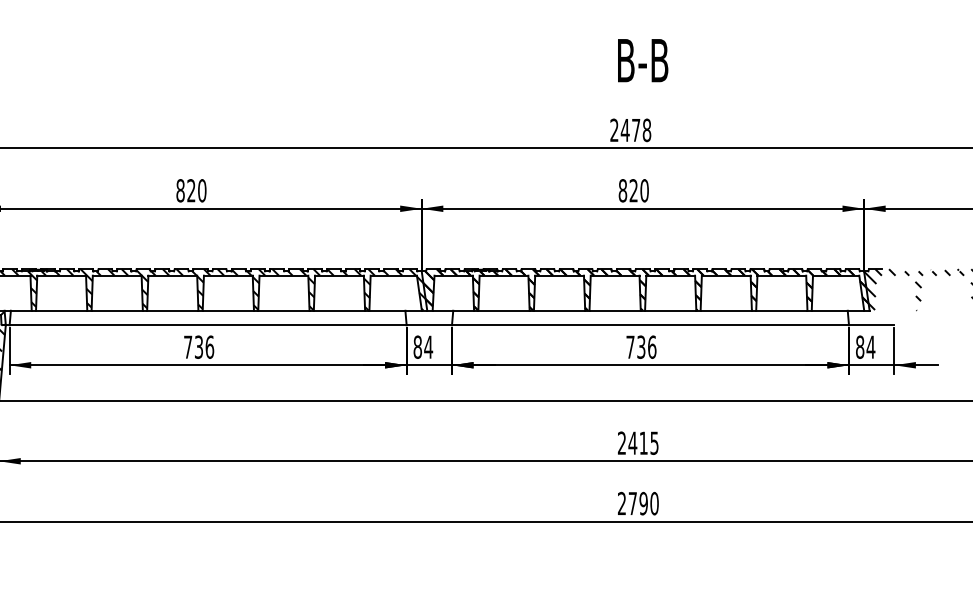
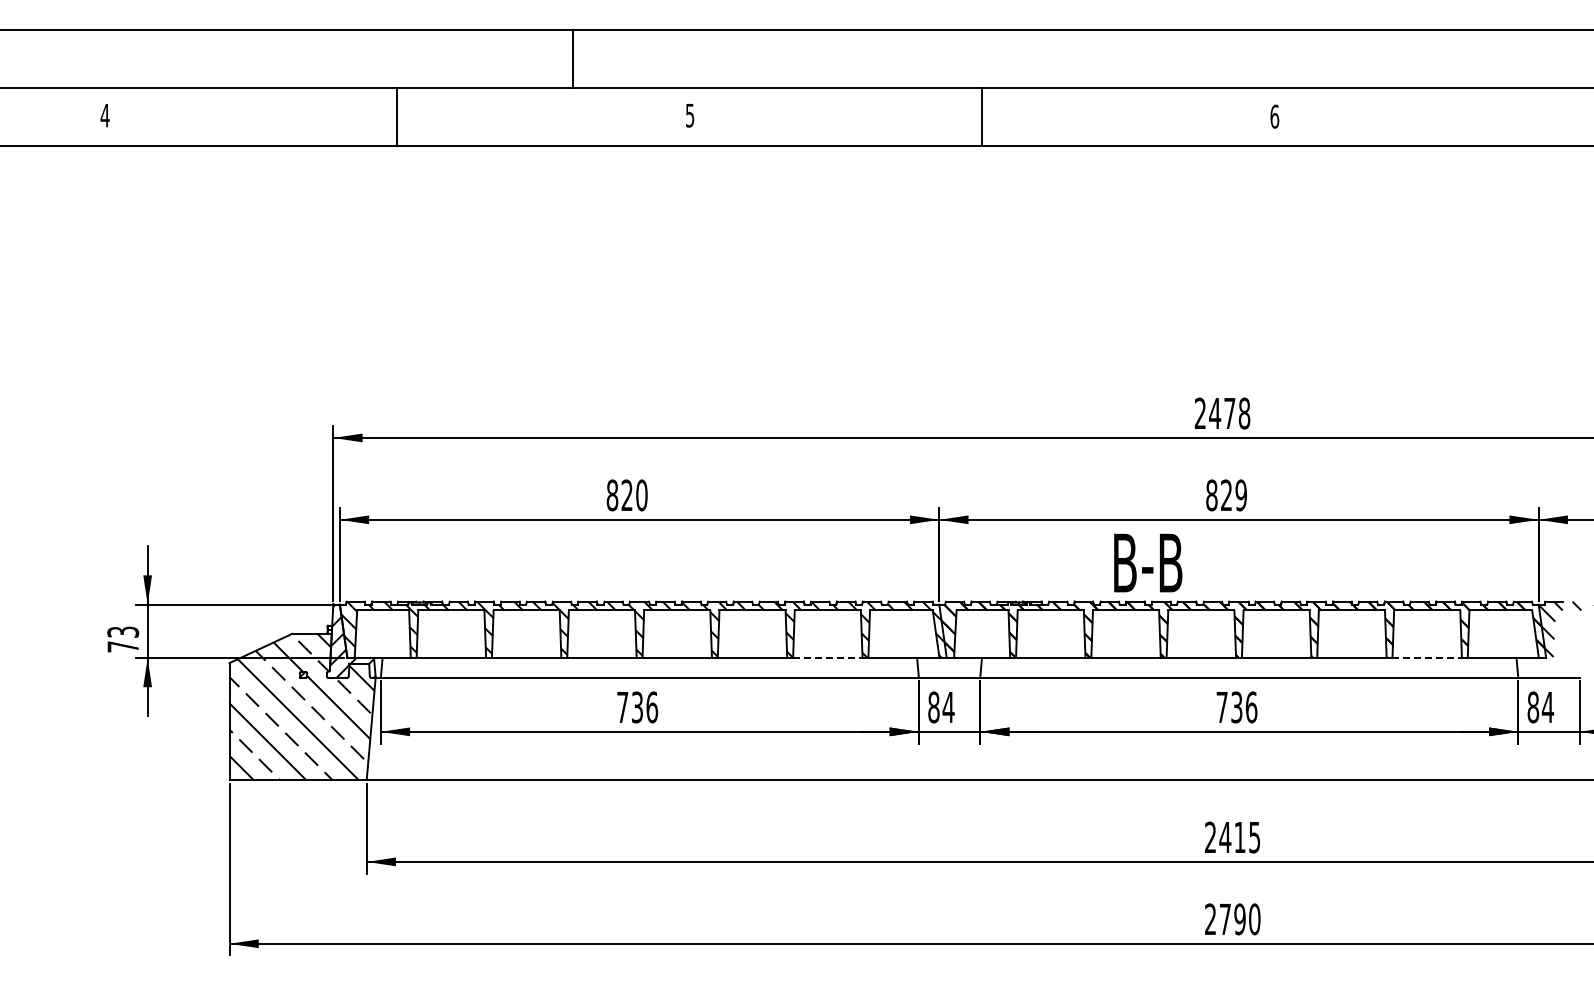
text: (643, 60) -> (1148, 562), moved
text: (644, 190) -> (1241, 495), 820 -> 829
line: (339, 310) -> (827, 657), solid -> dashed
line: (782, 310) -> (1427, 657), solid -> dashed

